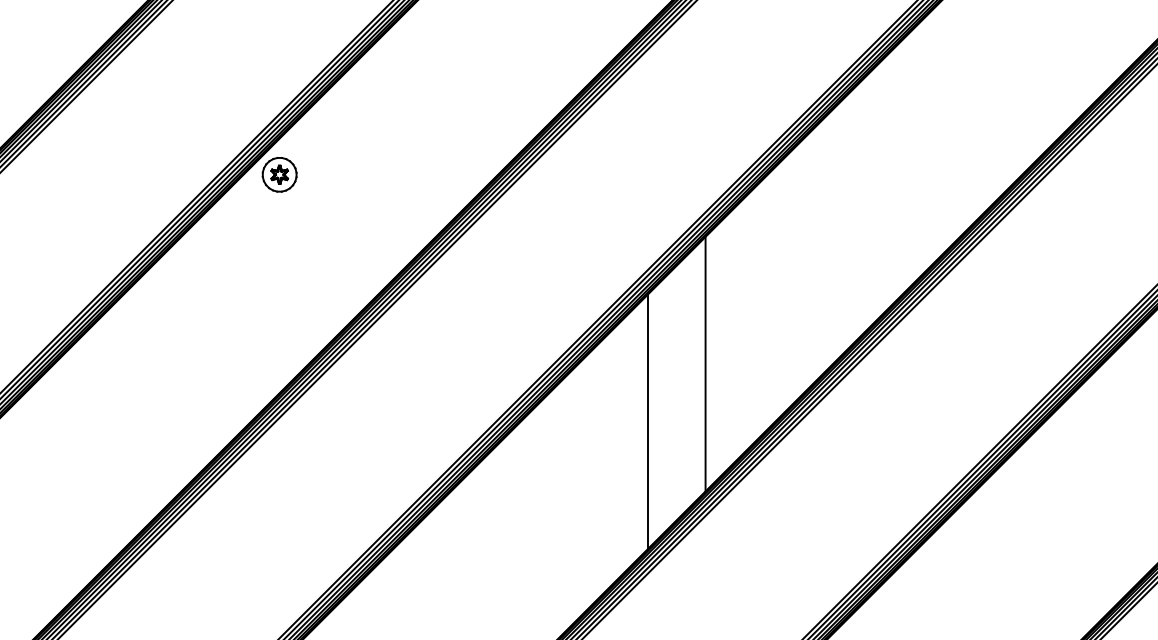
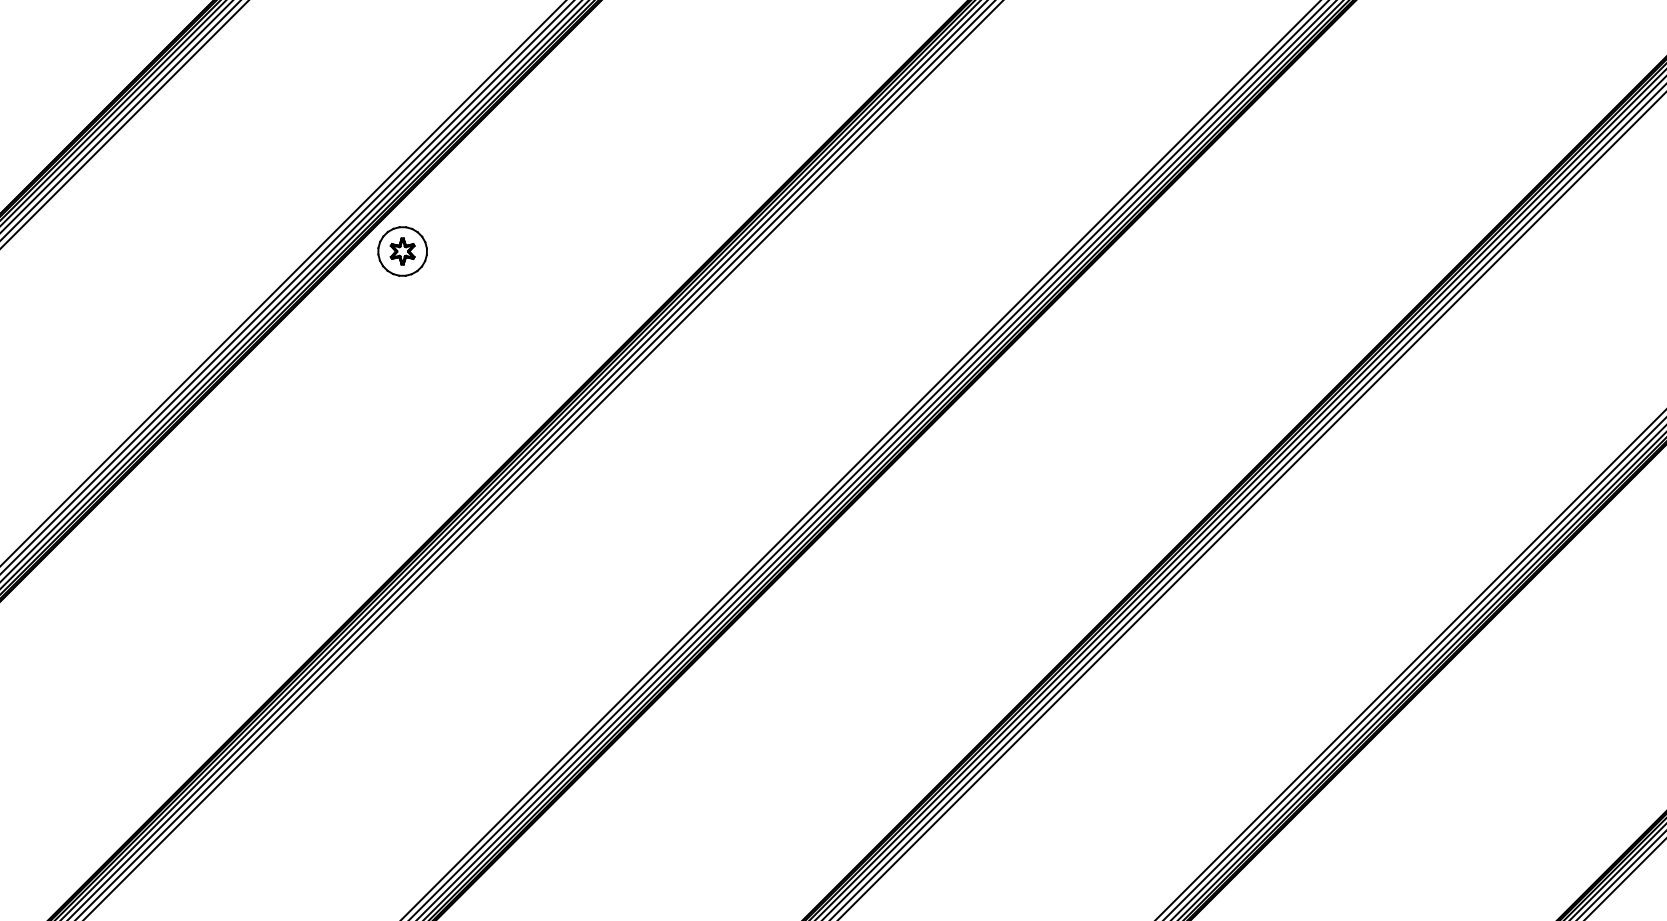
line: (705, 363) -> (1015, 523), removed
line: (648, 421) -> (933, 606), removed

